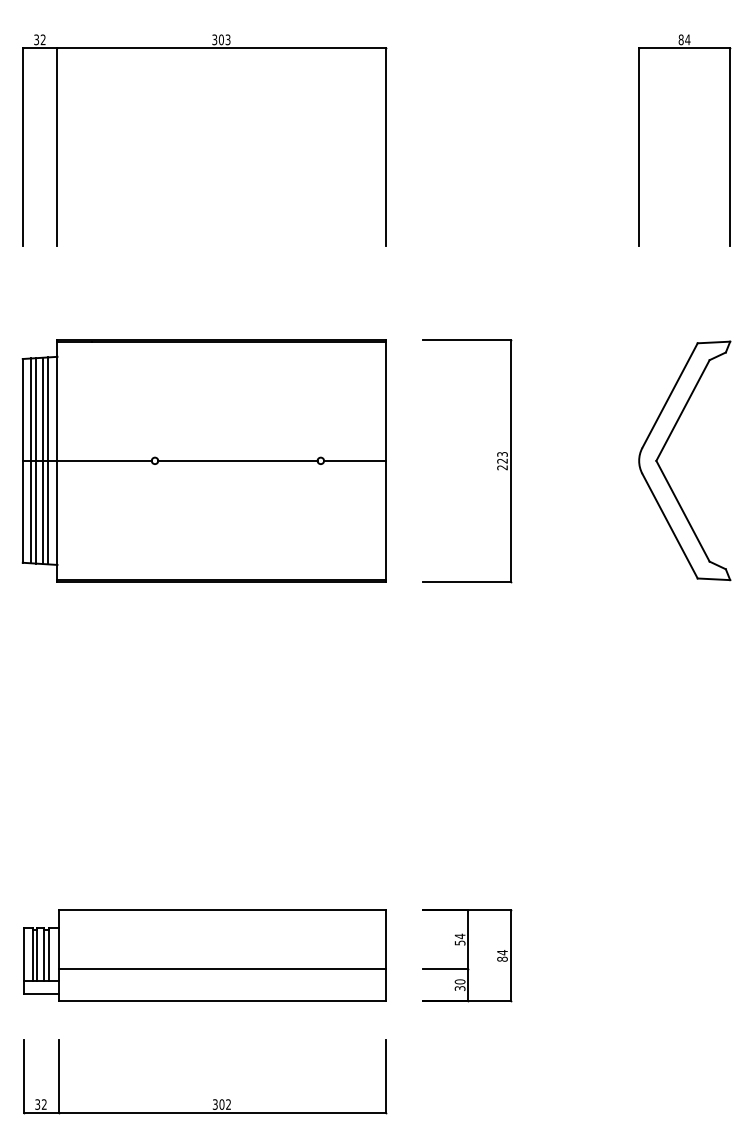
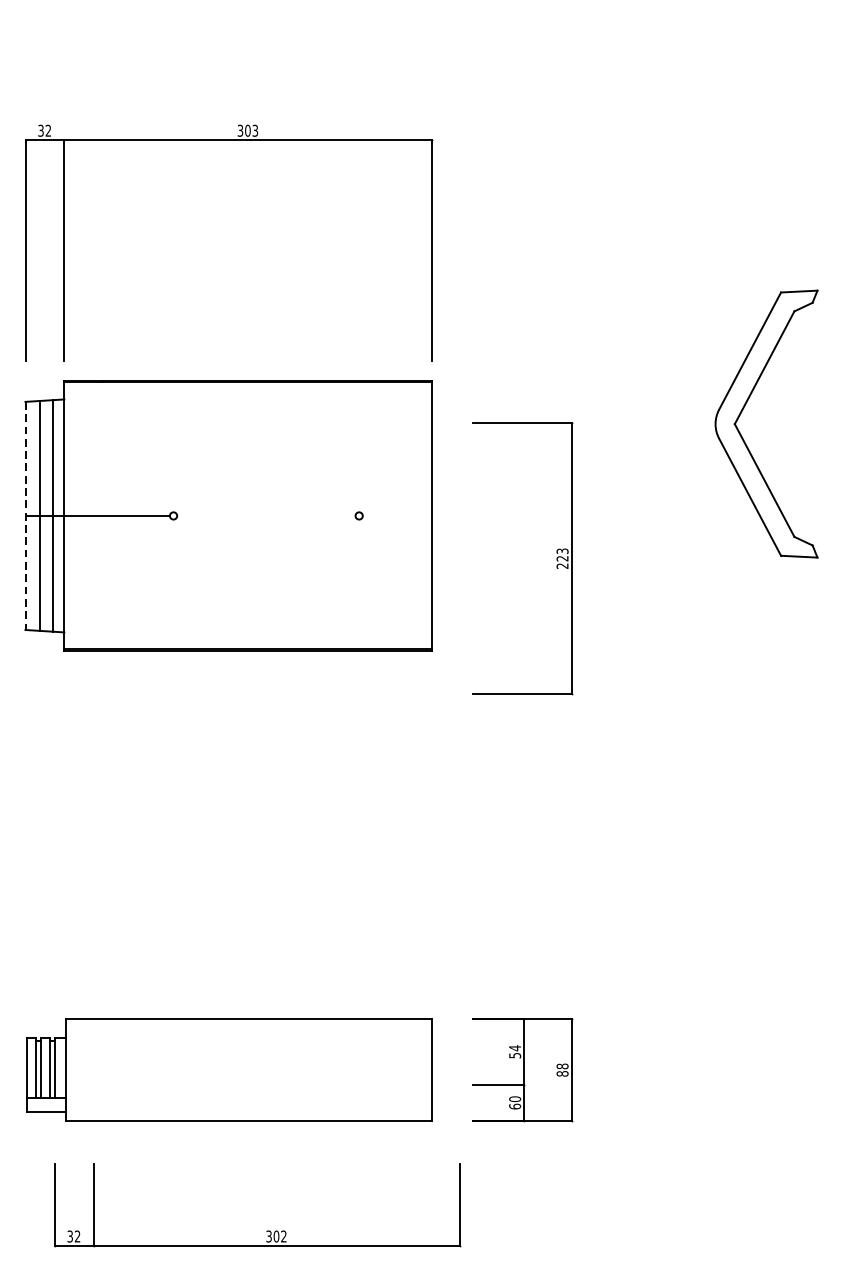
part: (204, 48) -> (228, 140), moved
part: (639, 140) -> (715, 157), removed
part: (663, 449) -> (742, 411), moved
line: (22, 460) -> (25, 515), solid -> dashed
line: (31, 460) -> (35, 515), removed
line: (43, 460) -> (48, 515), removed
line: (237, 460) -> (265, 515), removed
line: (354, 460) -> (396, 515), removed
part: (497, 461) -> (556, 559), moved
text: (502, 952) -> (562, 1066), 84 -> 88
line: (221, 968) -> (247, 1084), removed
text: (459, 988) -> (514, 1106), 30 -> 60
part: (213, 1099) -> (267, 1230), moved

